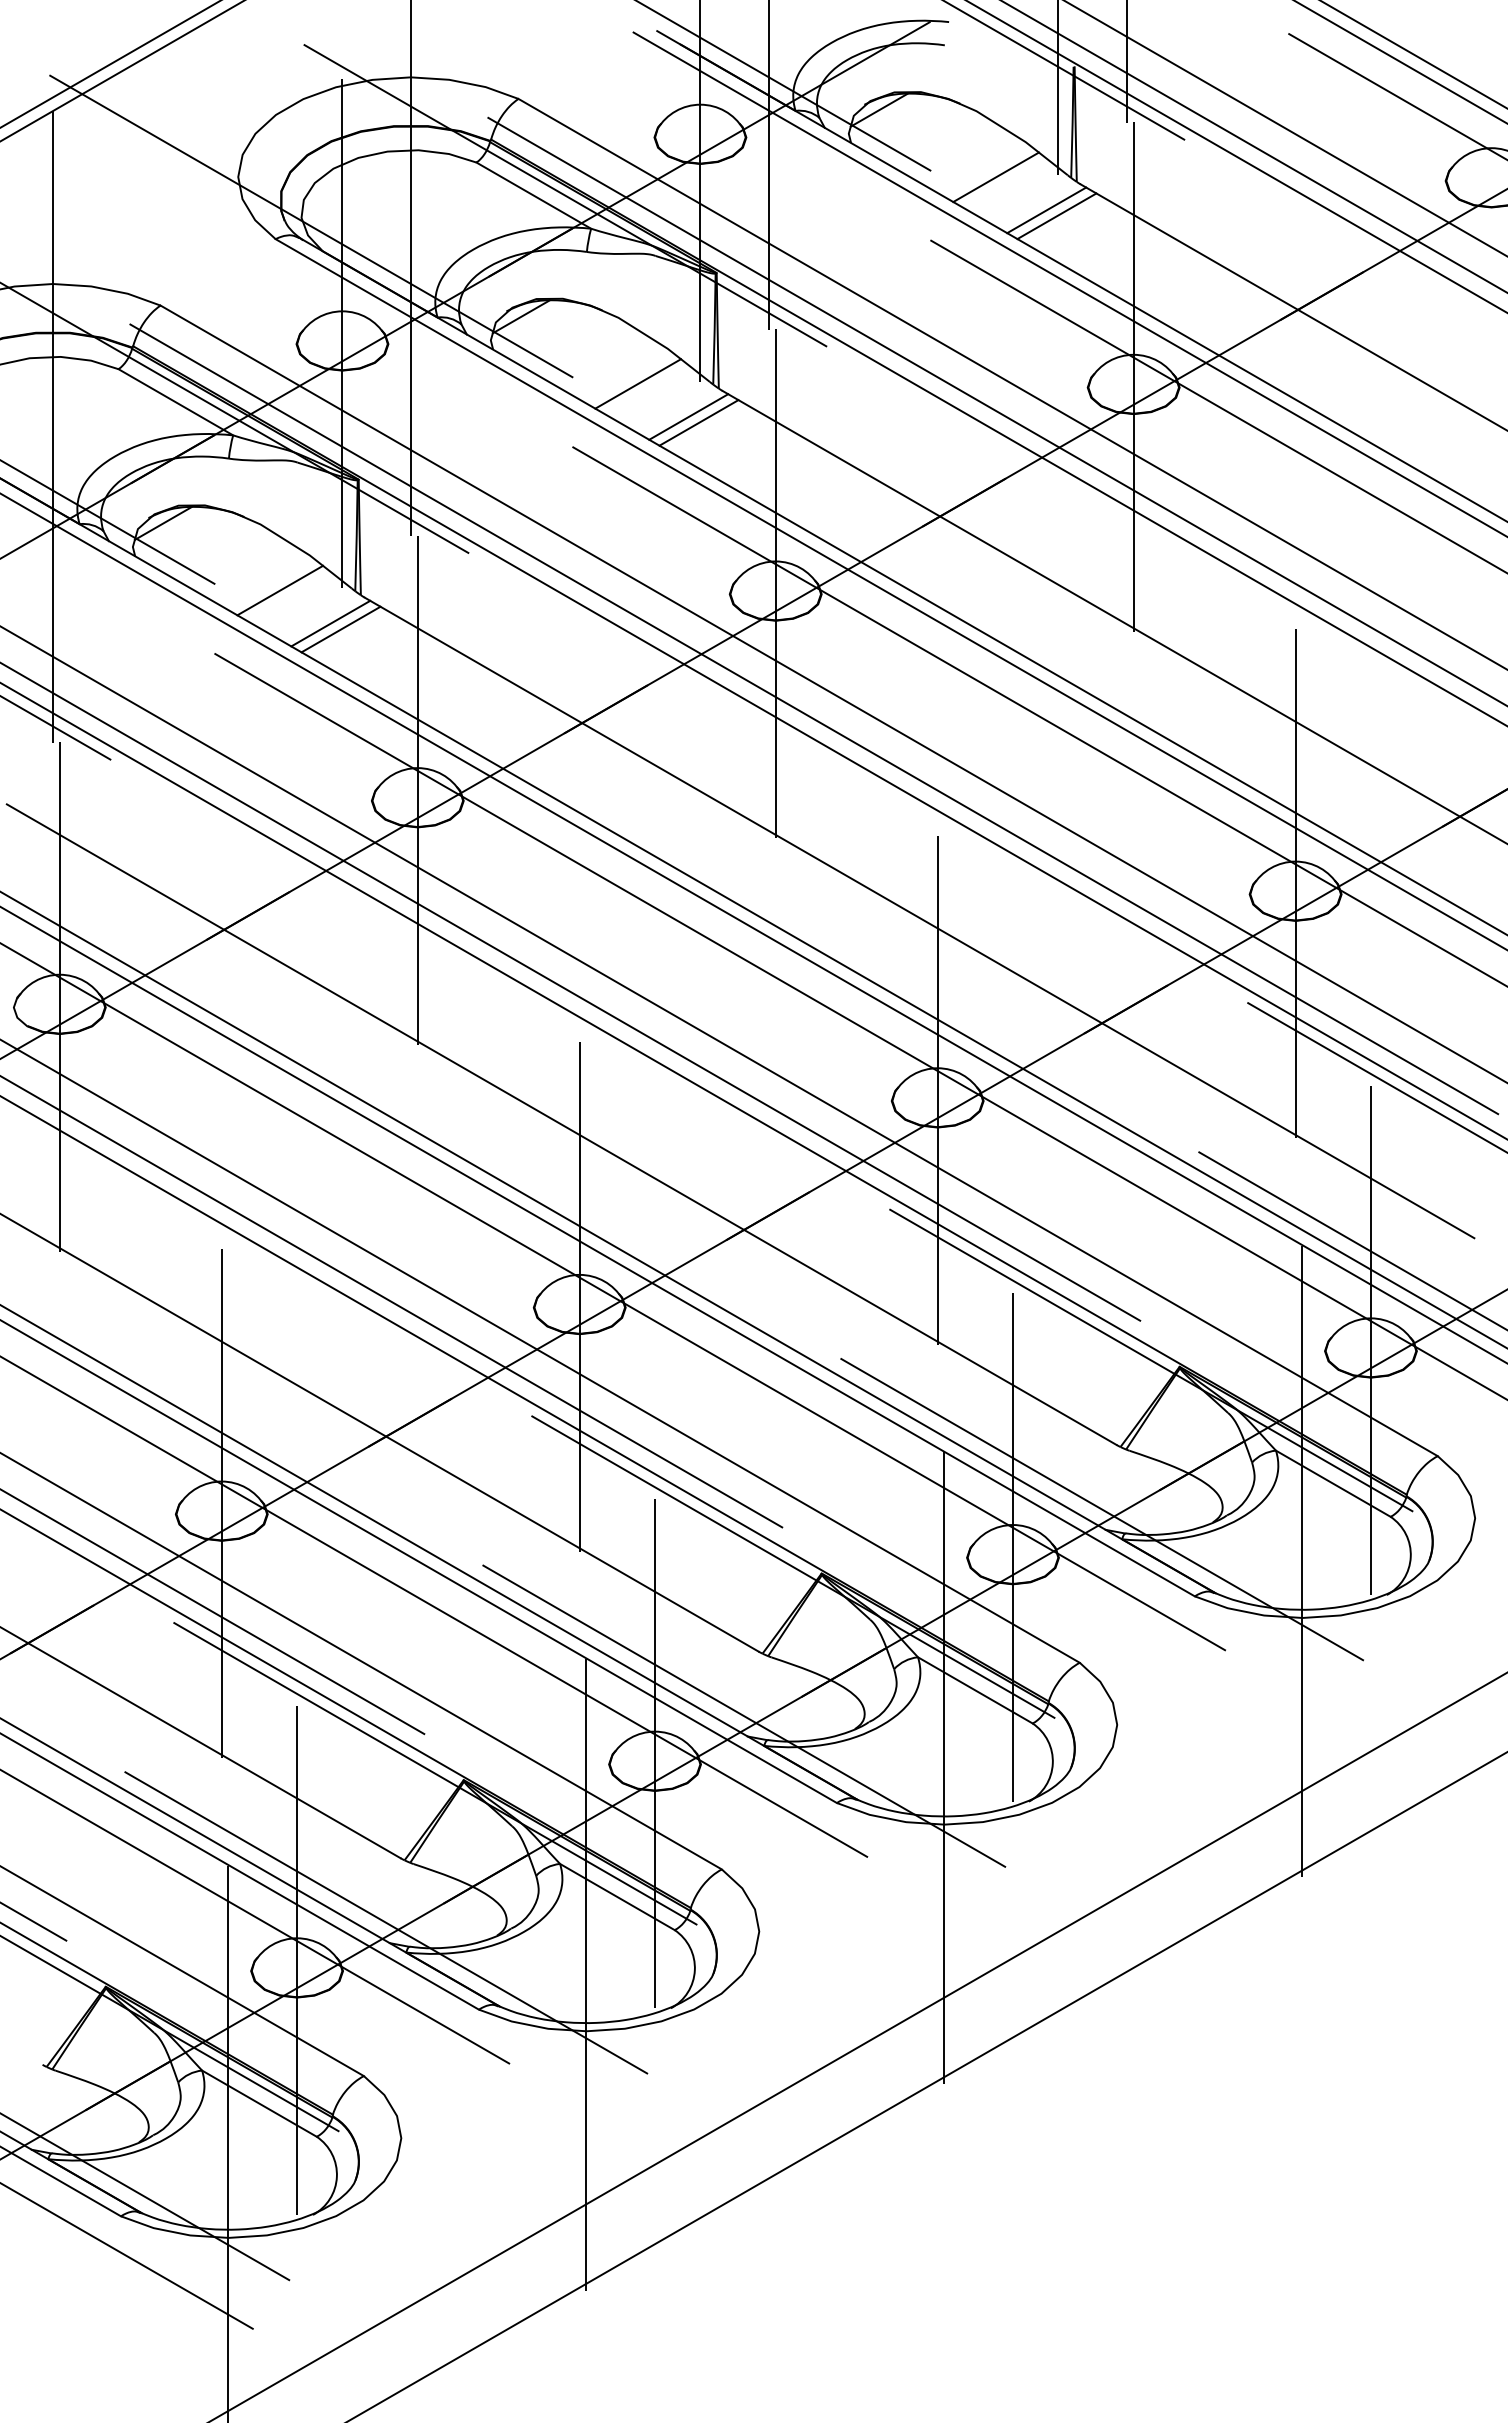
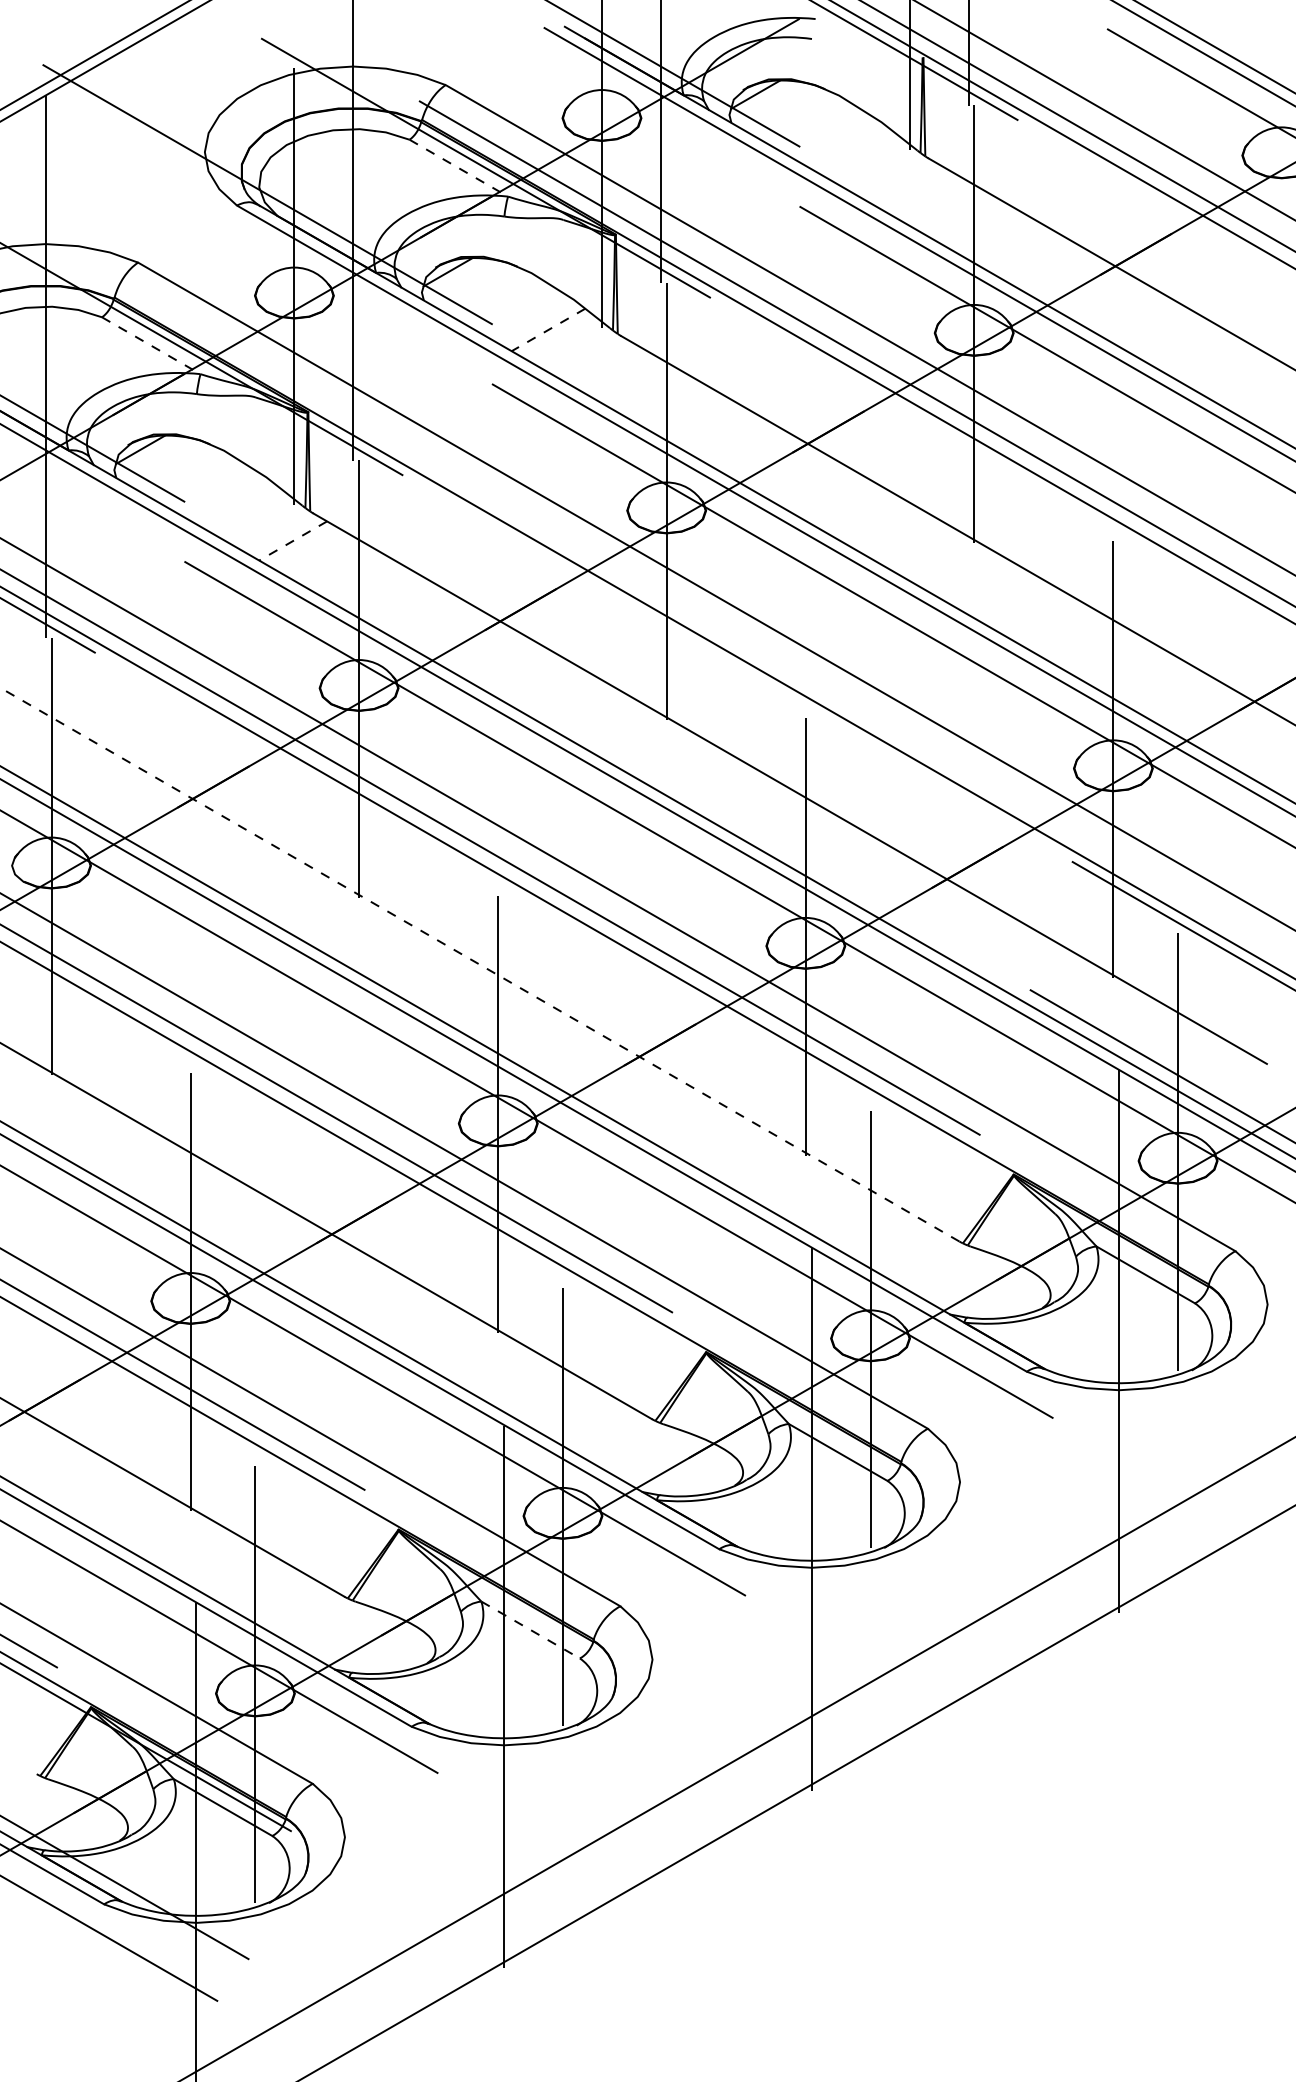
line: (995, 177) -> (855, 152), removed
line: (534, 195) -> (459, 168), solid -> dashed
line: (1046, 210) -> (899, 180), removed
line: (1056, 216) -> (907, 186), removed
line: (637, 384) -> (547, 330), solid -> dashed
line: (176, 402) -> (151, 345), solid -> dashed
line: (688, 416) -> (591, 357), removed
line: (698, 422) -> (600, 363), removed
line: (280, 590) -> (241, 507), removed
line: (330, 623) -> (284, 535), removed
line: (341, 629) -> (293, 540), solid -> dashed
line: (813, 719) -> (699, 618), removed
line: (561, 1124) -> (482, 966), solid -> dashed
line: (1151, 1360) -> (989, 1169), removed
line: (1101, 1509) -> (946, 1297), removed
line: (793, 1566) -> (681, 1346), removed
line: (743, 1716) -> (638, 1474), removed
line: (435, 1773) -> (374, 1523), removed
line: (617, 1897) -> (530, 1630), solid -> dashed
line: (385, 1922) -> (331, 1651), removed

